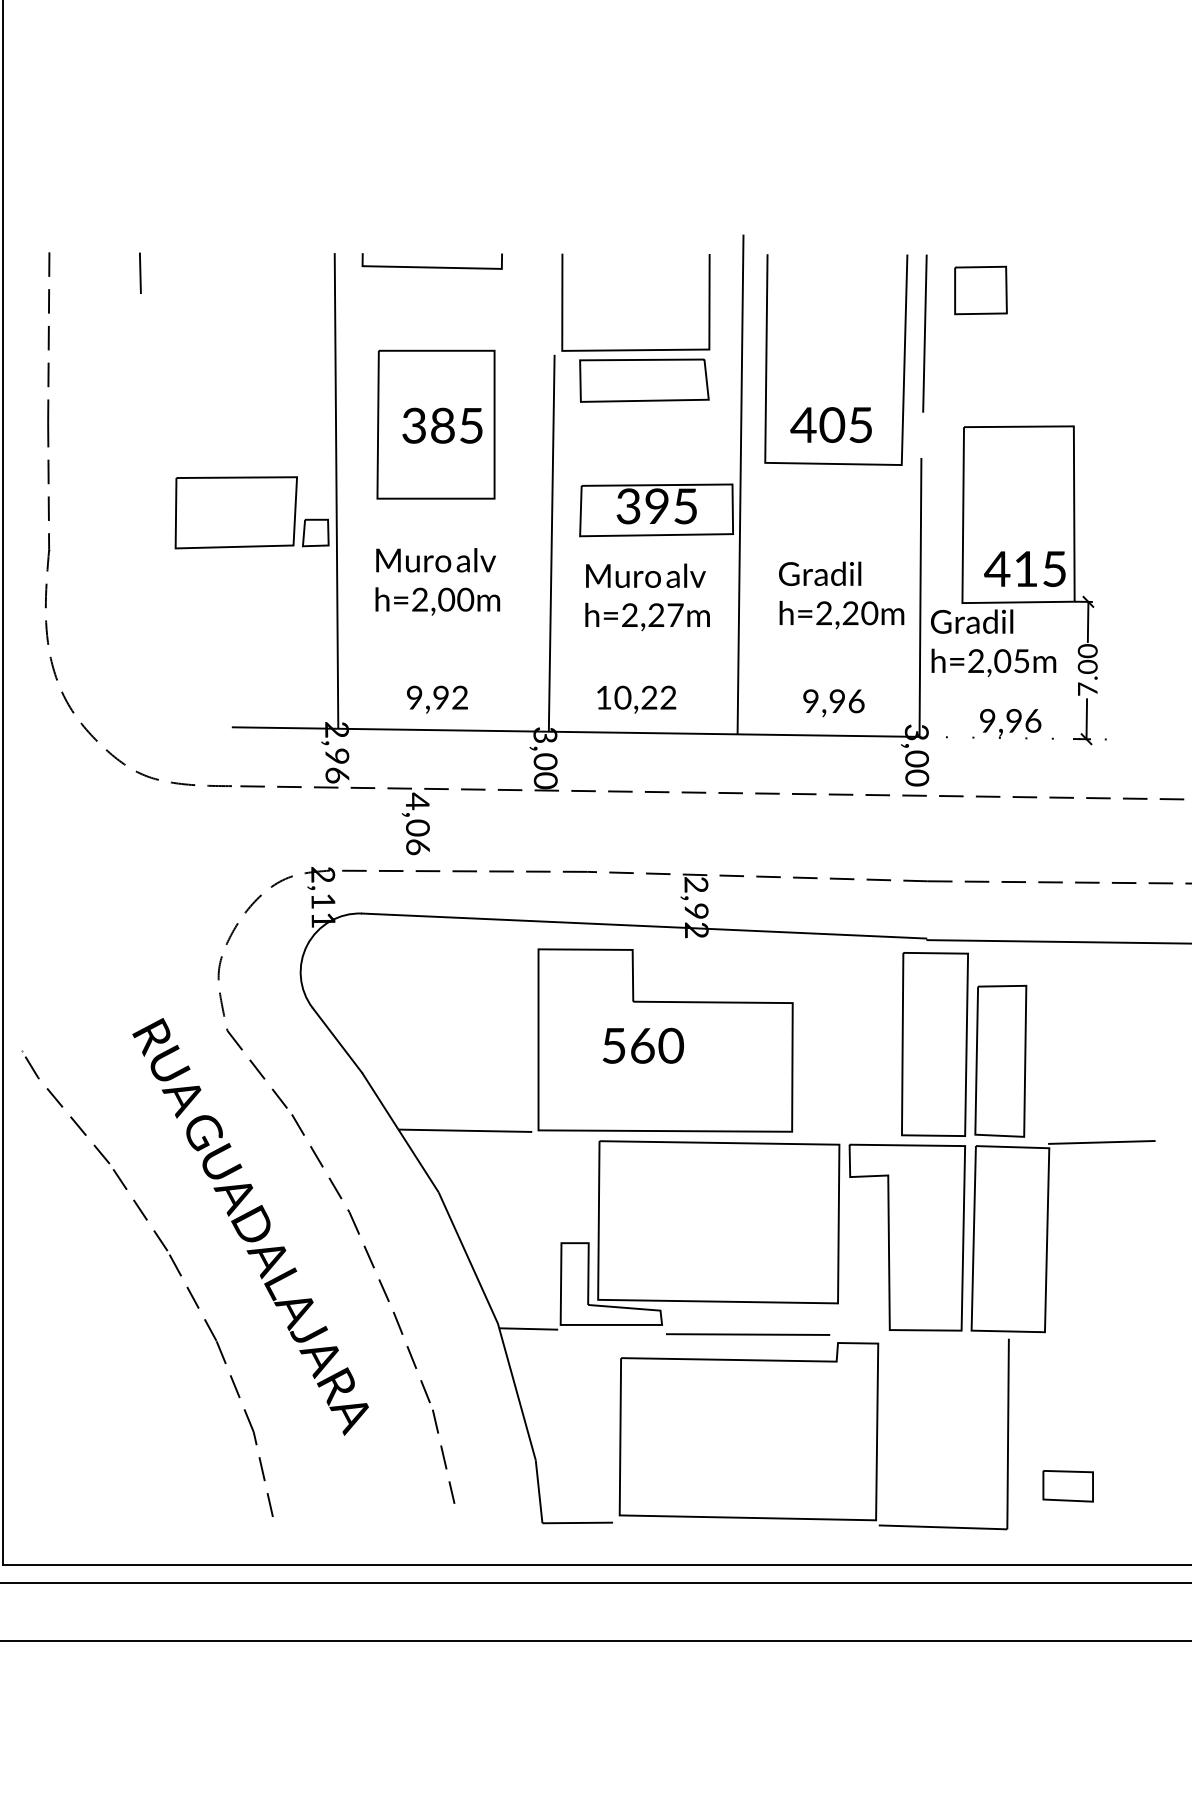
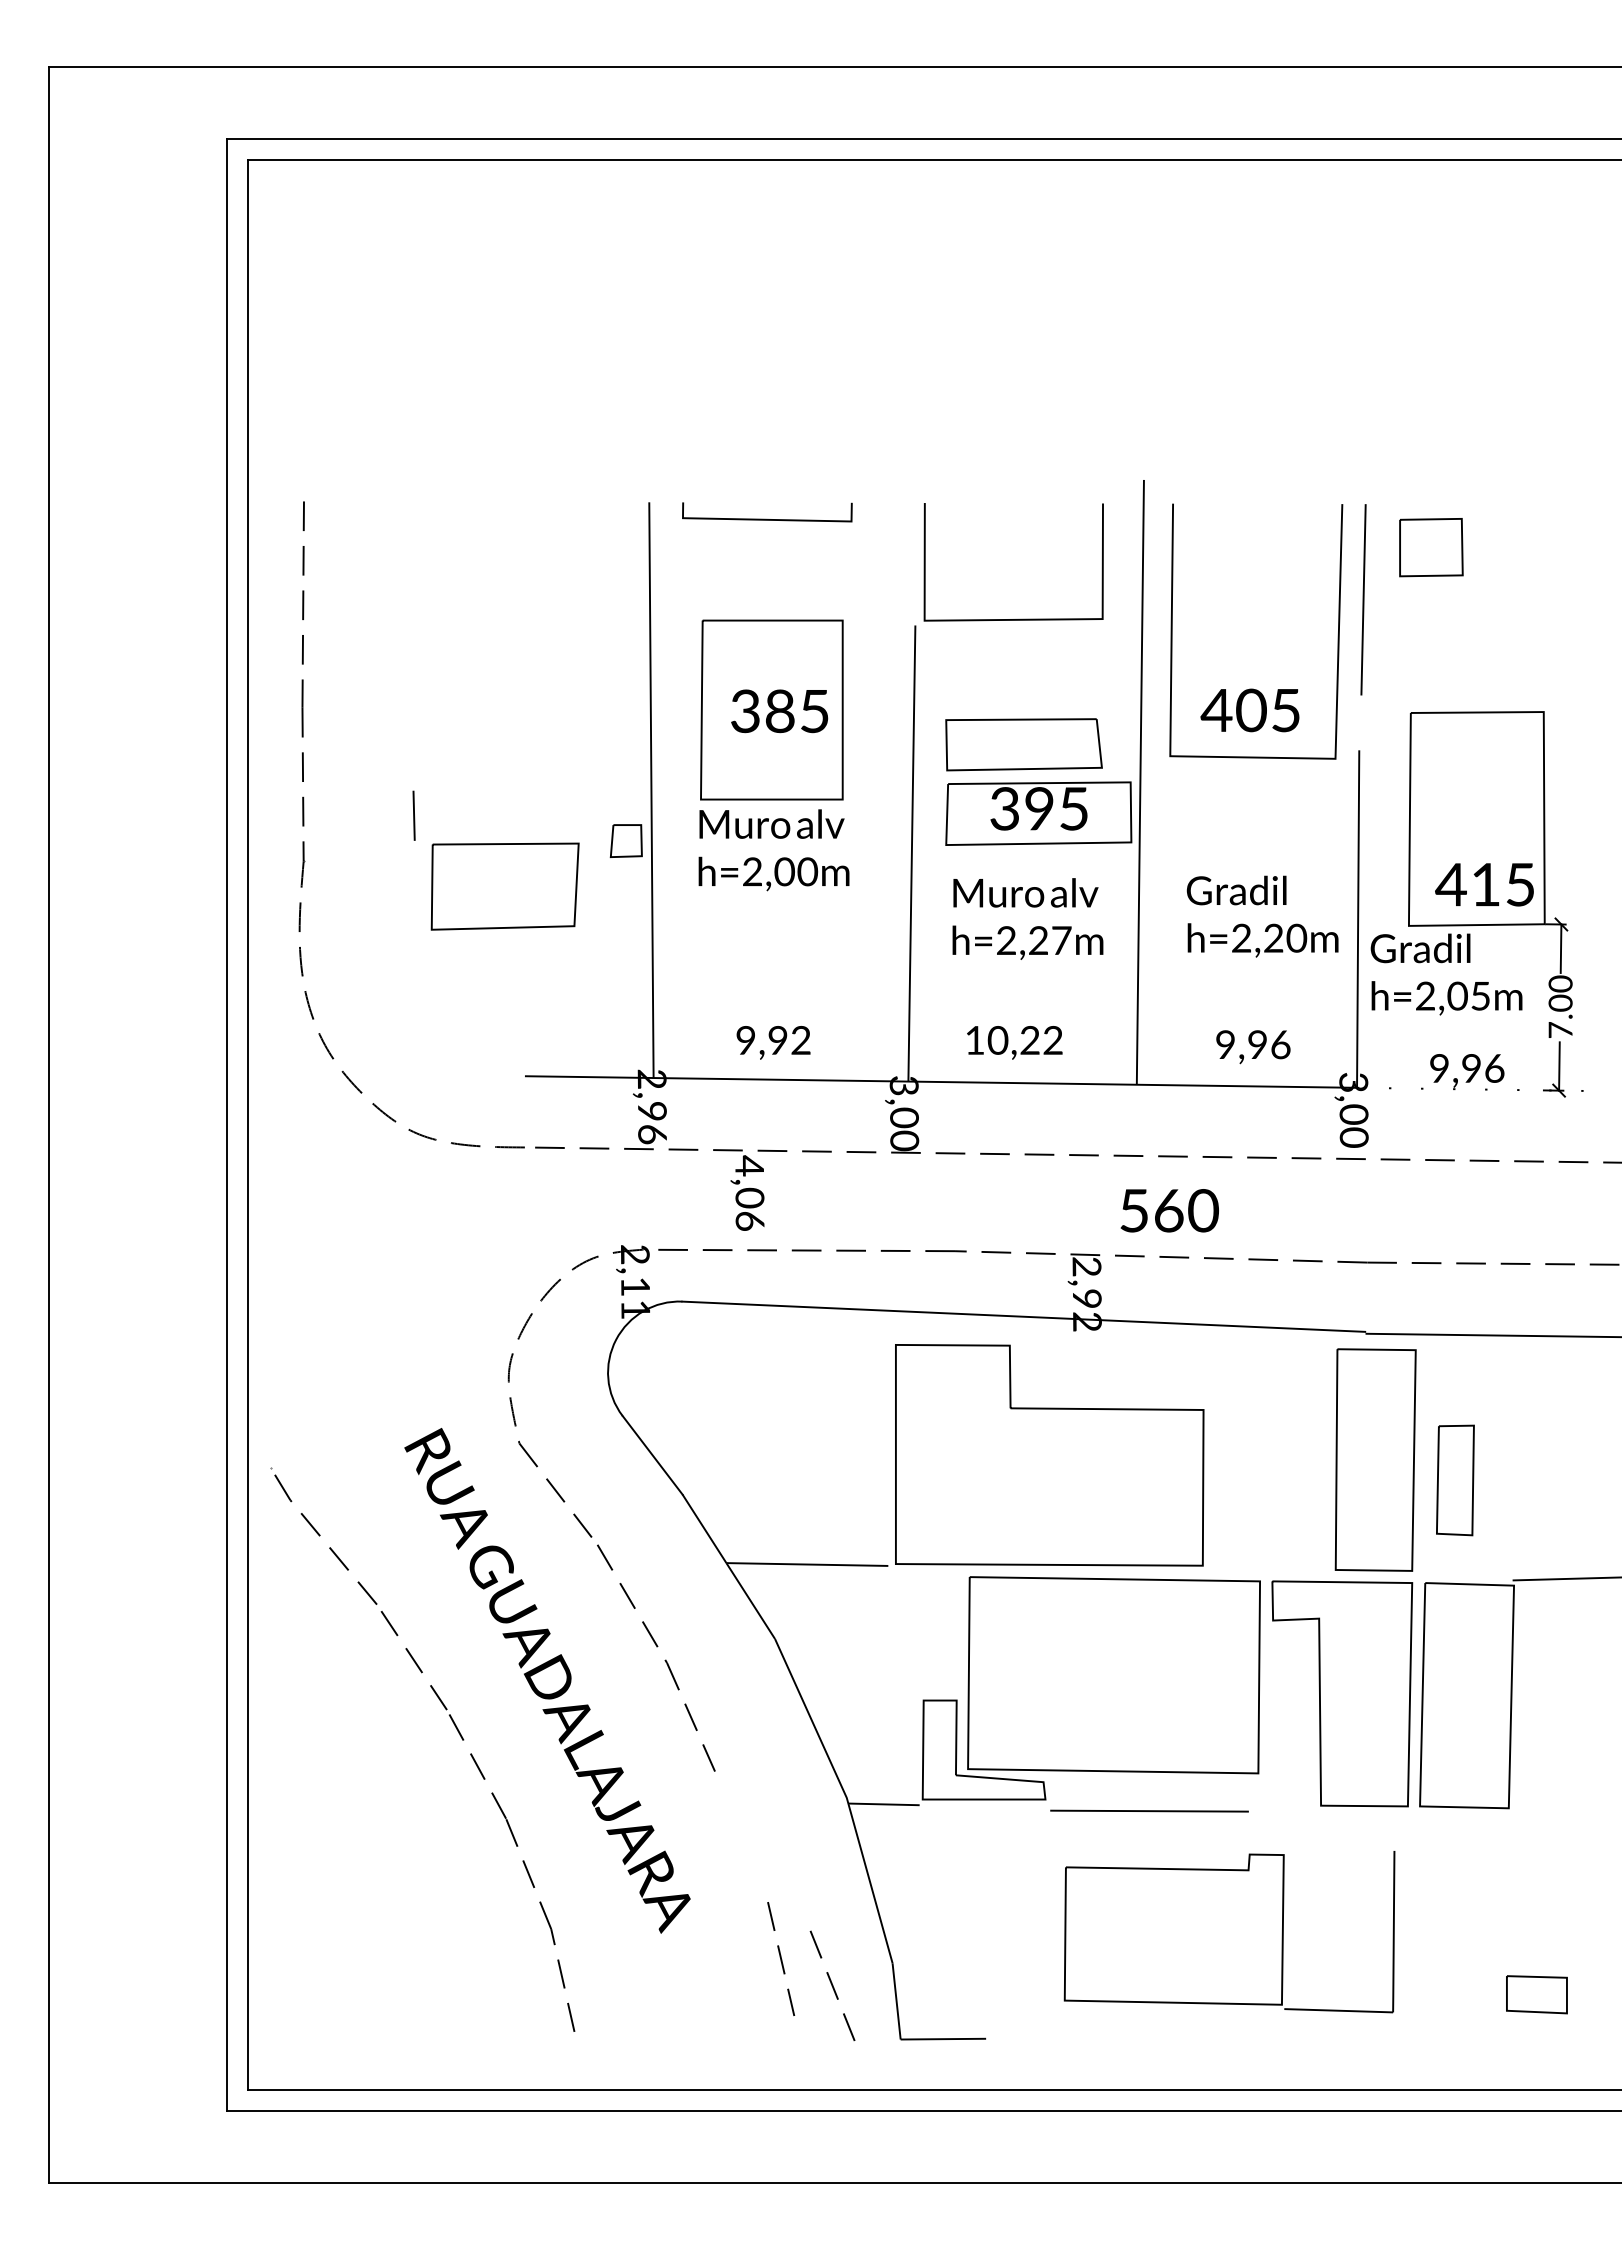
line: (139, 273) -> (413, 815), moved
part: (643, 380) -> (1023, 744), moved
part: (235, 512) -> (504, 886), moved
text: (437, 582) -> (773, 850), moved
text: (643, 1045) -> (1169, 1210), moved
part: (1000, 1061) -> (1455, 1480), size x0.6
line: (411, 1357) -> (832, 1985), moved
part: (814, 1434) -> (1229, 1931), size x0.7

